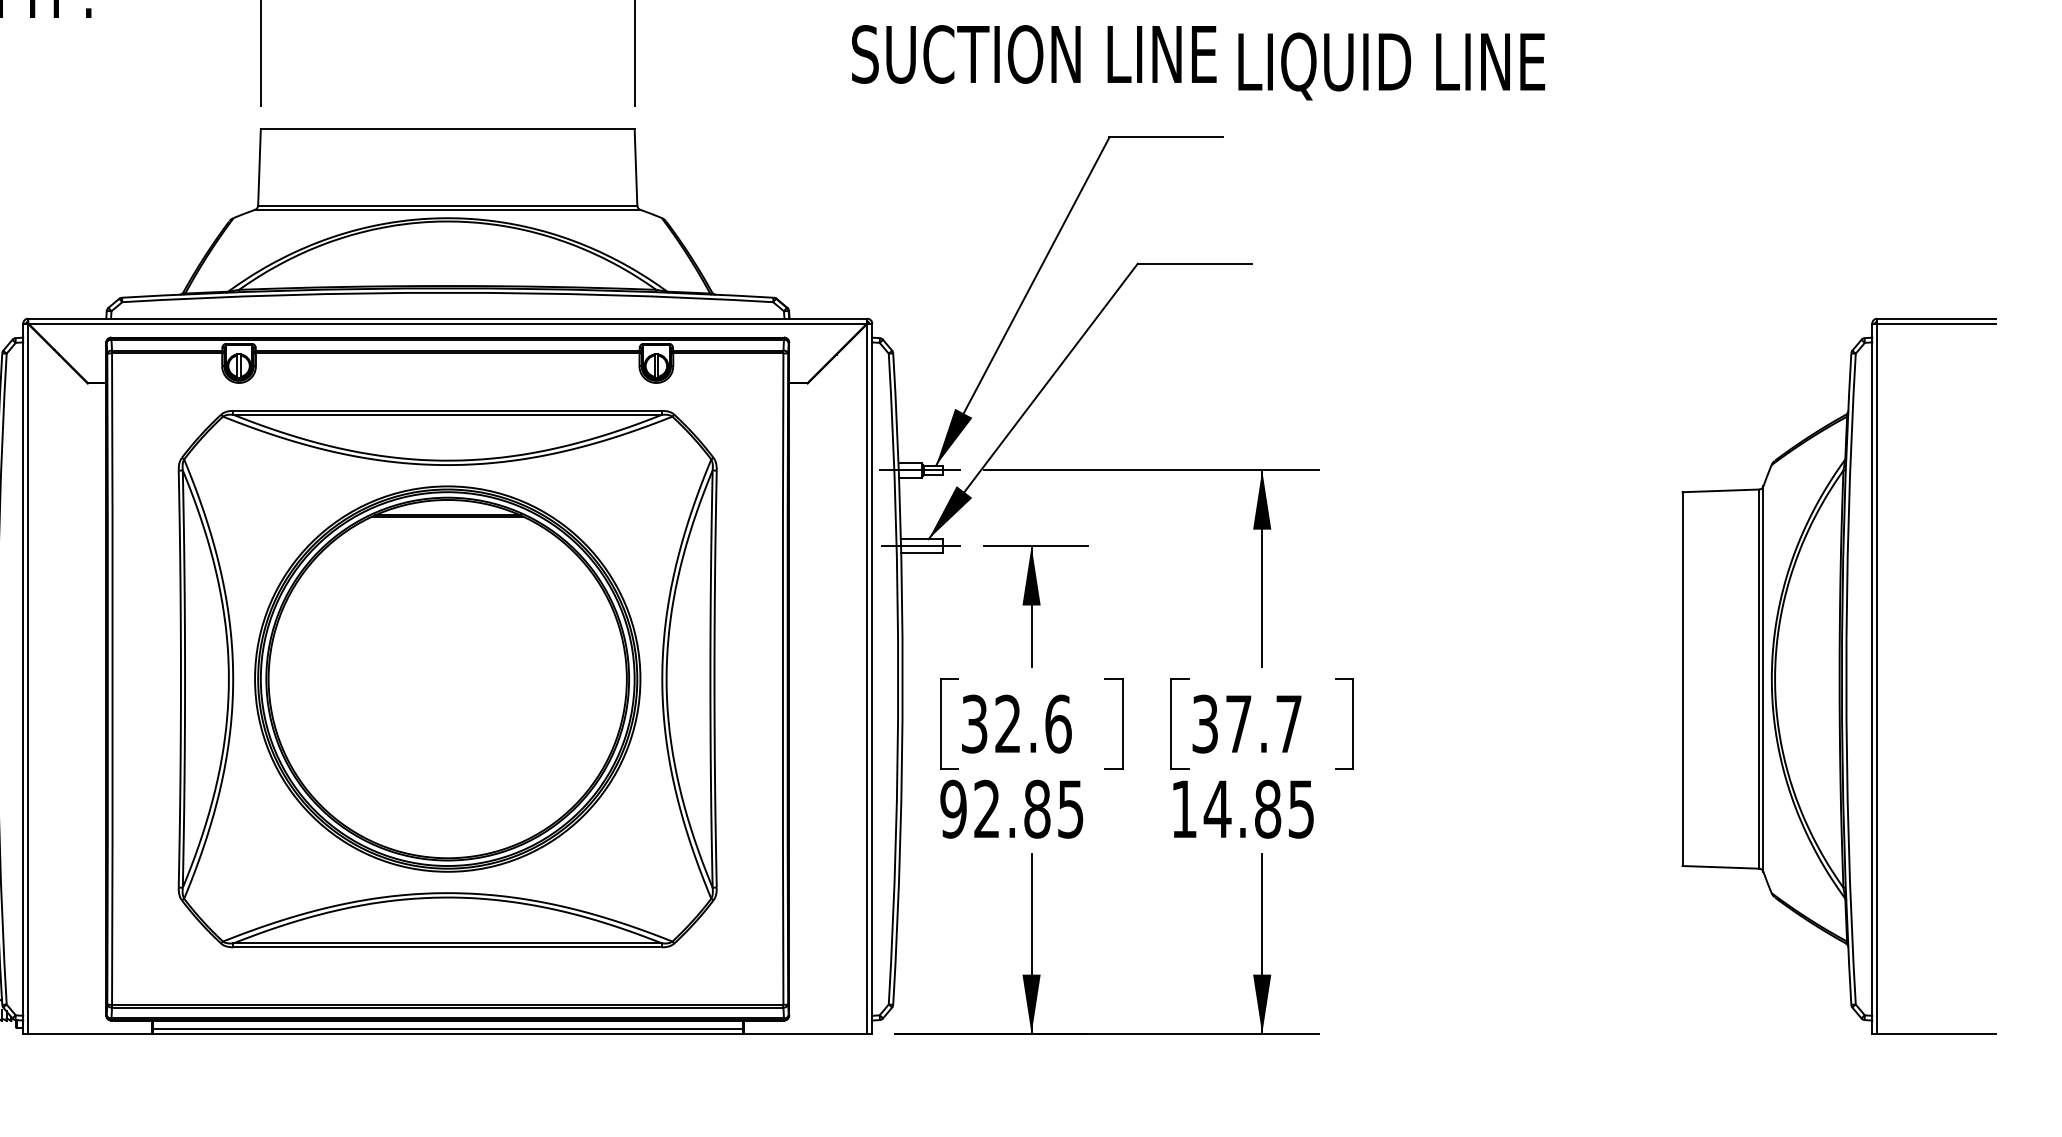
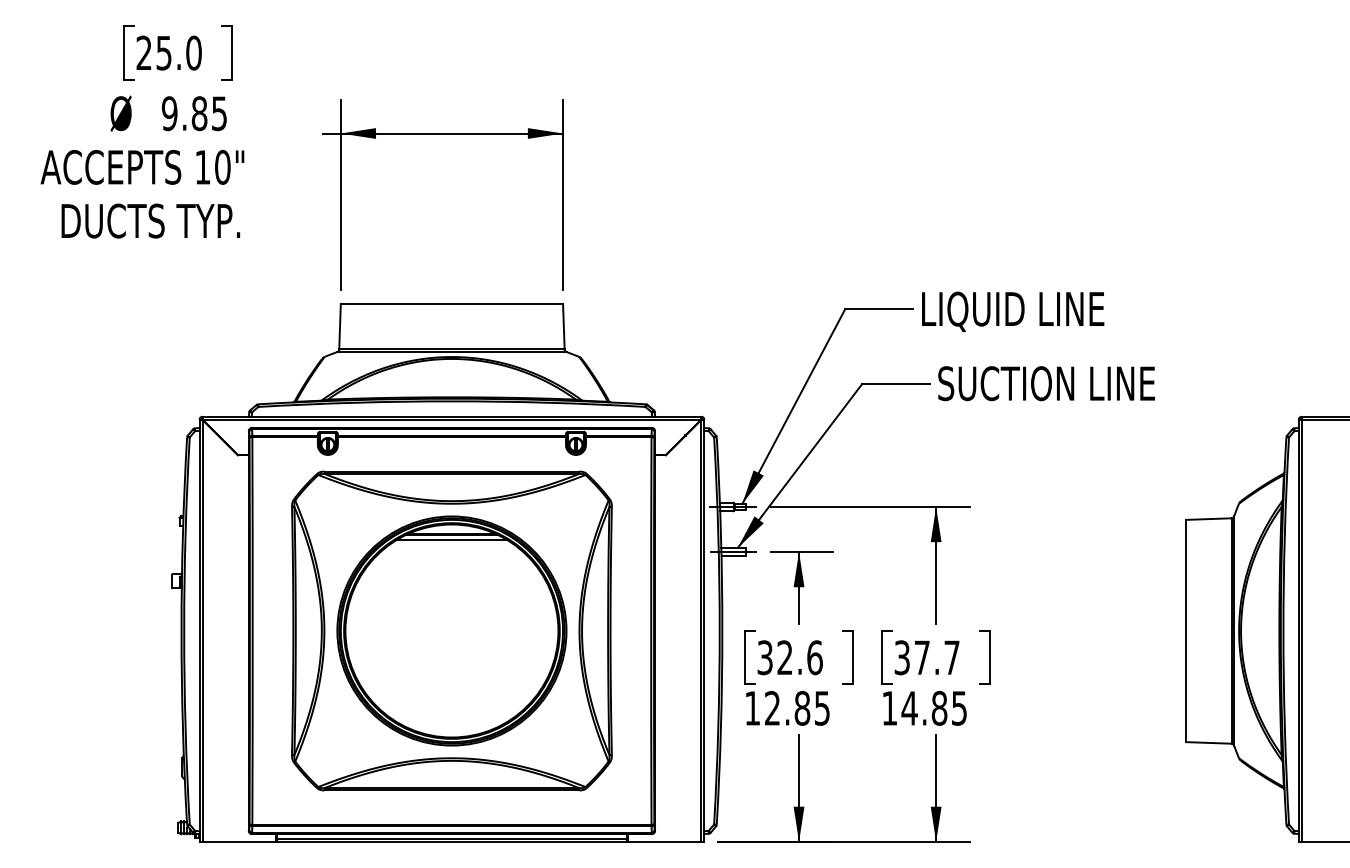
text: (1034, 54) -> (1046, 383), moved
text: (1392, 65) -> (1013, 311), moved
line: (446, 525) -> (451, 539), added
text: (953, 807) -> (752, 707), 92.85 -> 12.85

